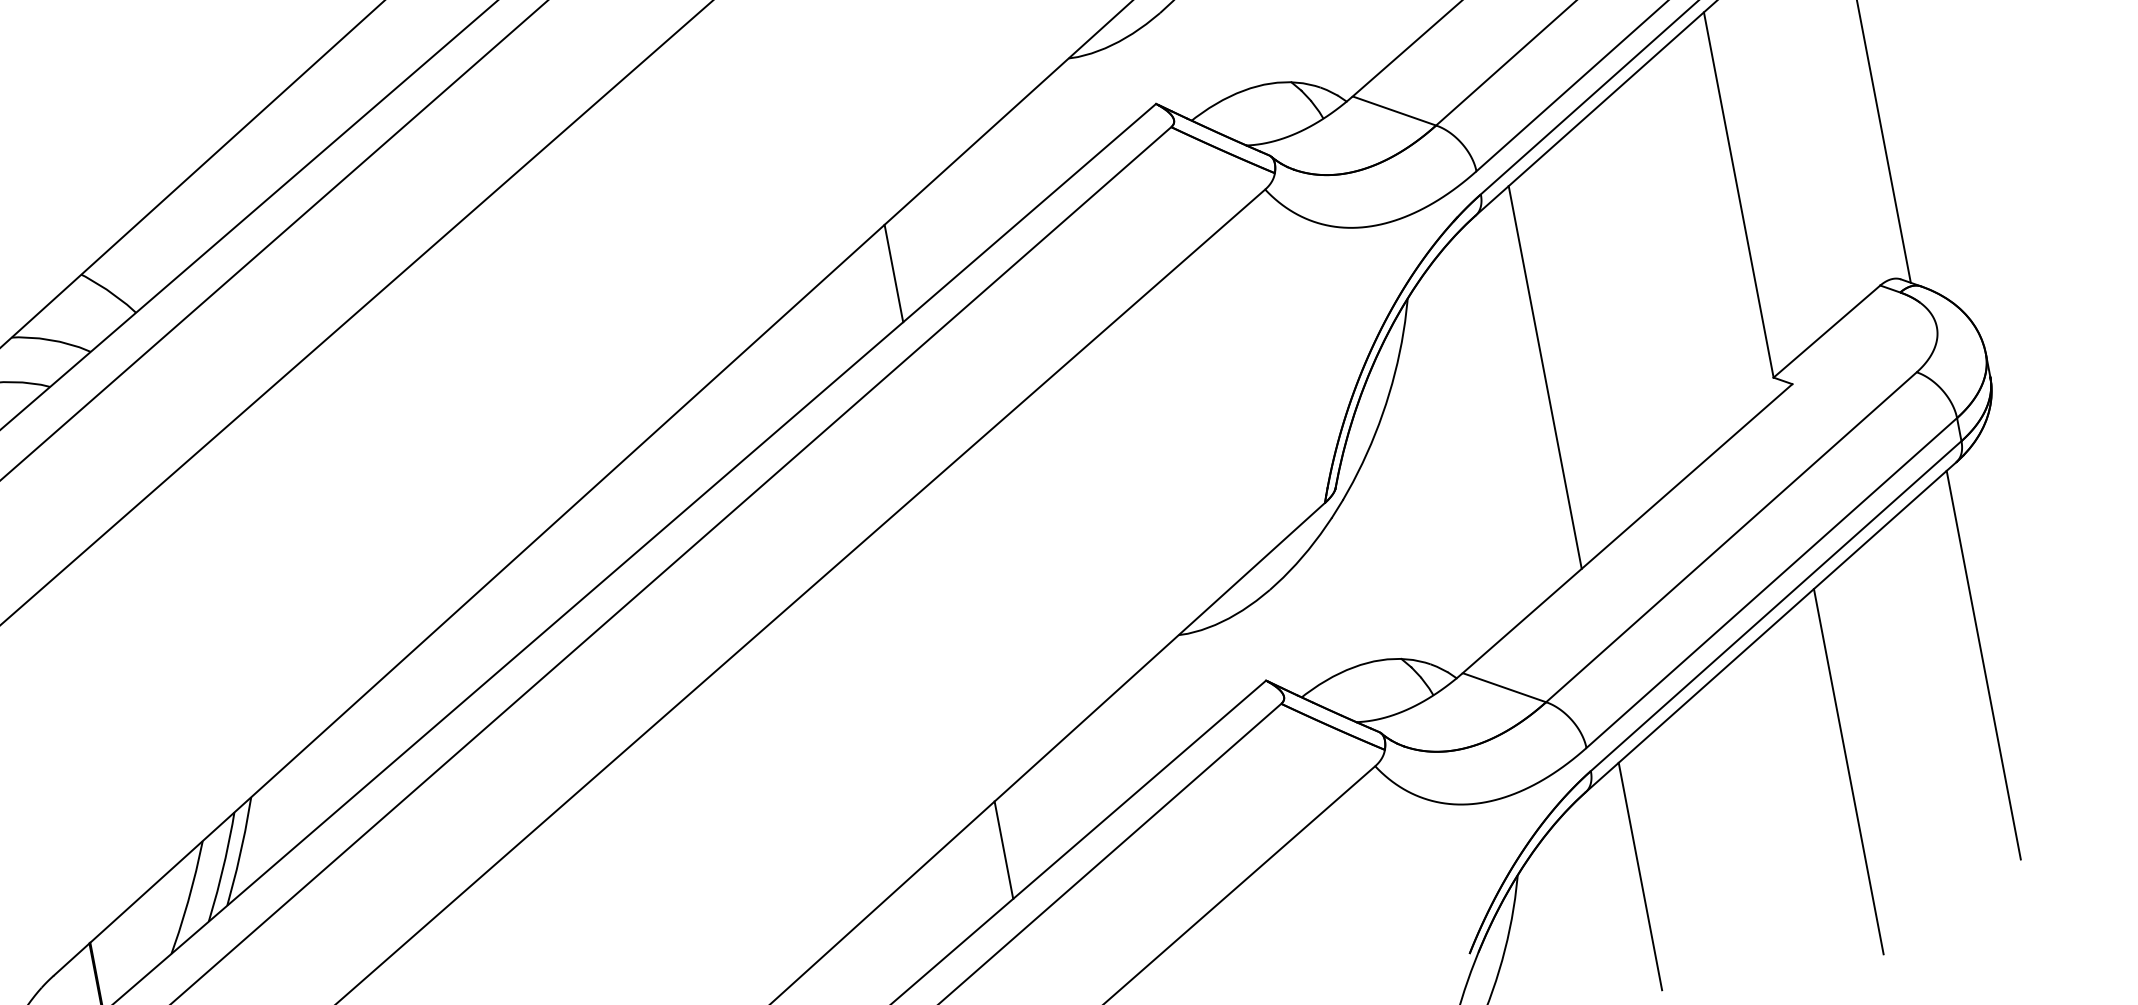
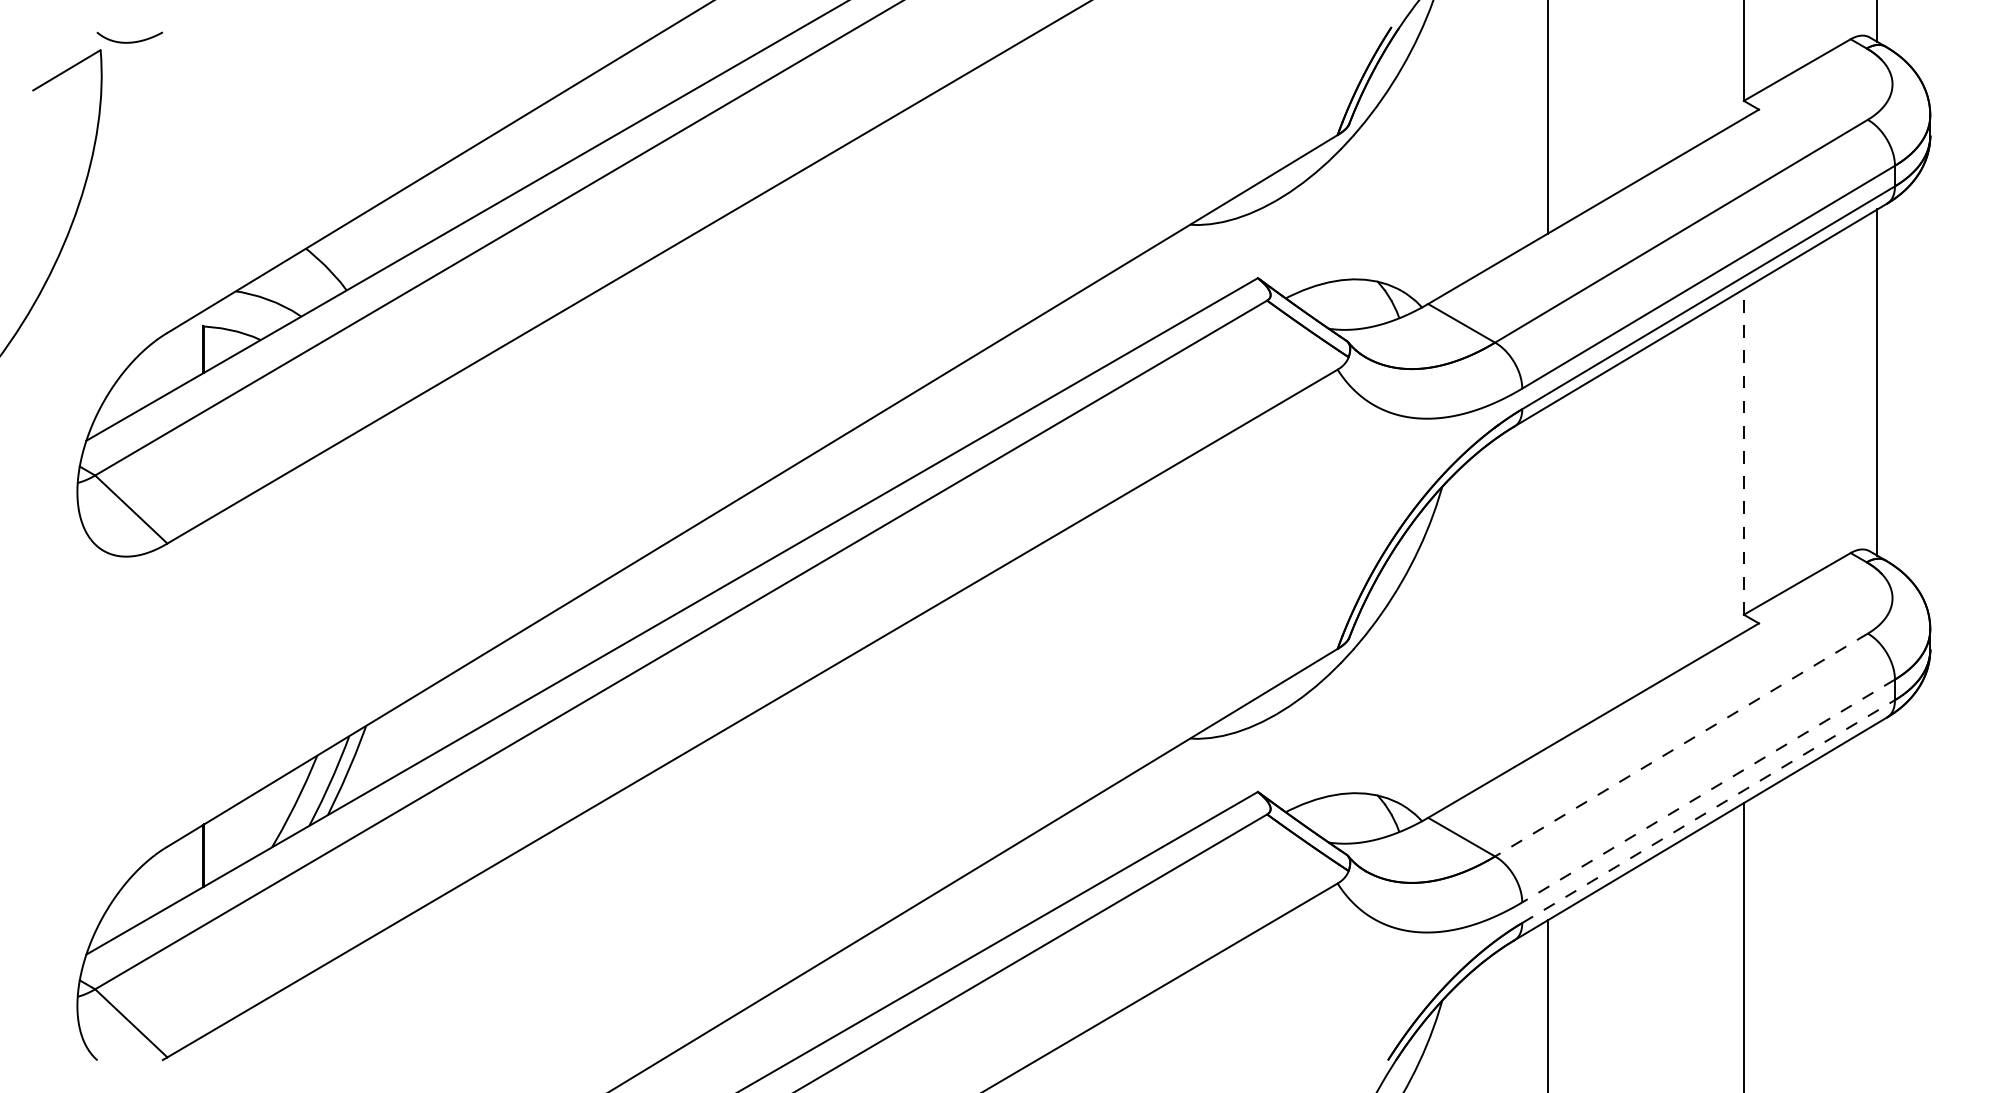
line: (1738, 195) -> (1743, 452), solid -> dashed
line: (893, 273) -> (1004, 380), removed
line: (1545, 376) -> (1547, 576), removed
line: (1731, 537) -> (1681, 745), solid -> dashed
line: (1771, 583) -> (1708, 791), solid -> dashed
line: (1777, 605) -> (1709, 811), solid -> dashed
line: (1983, 665) -> (1877, 896), removed
line: (1003, 849) -> (1004, 894), removed

